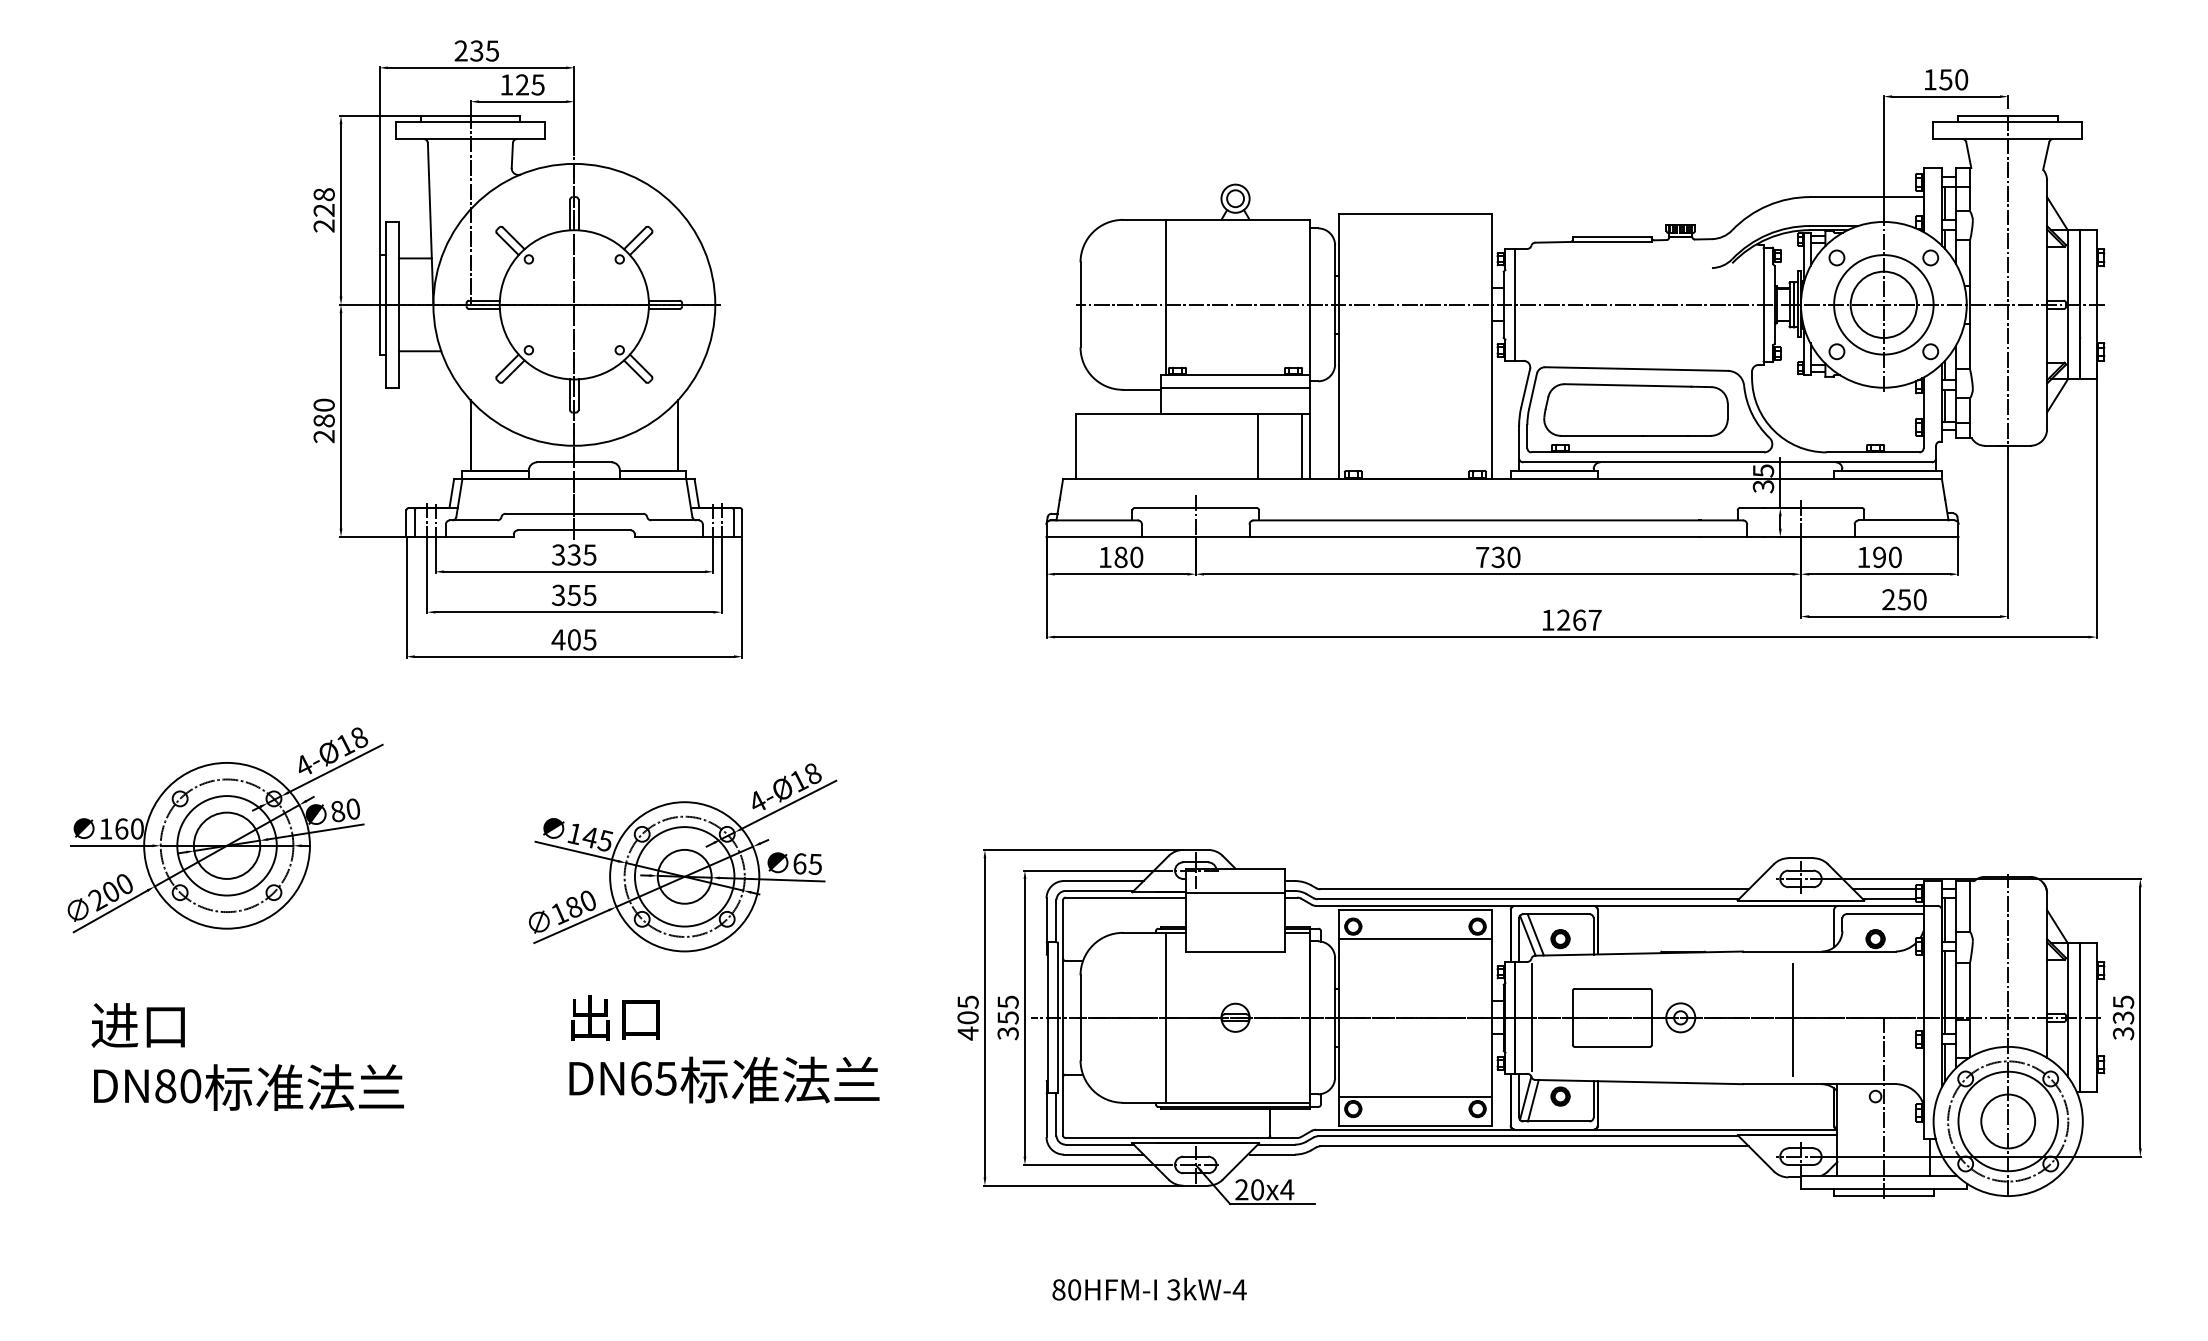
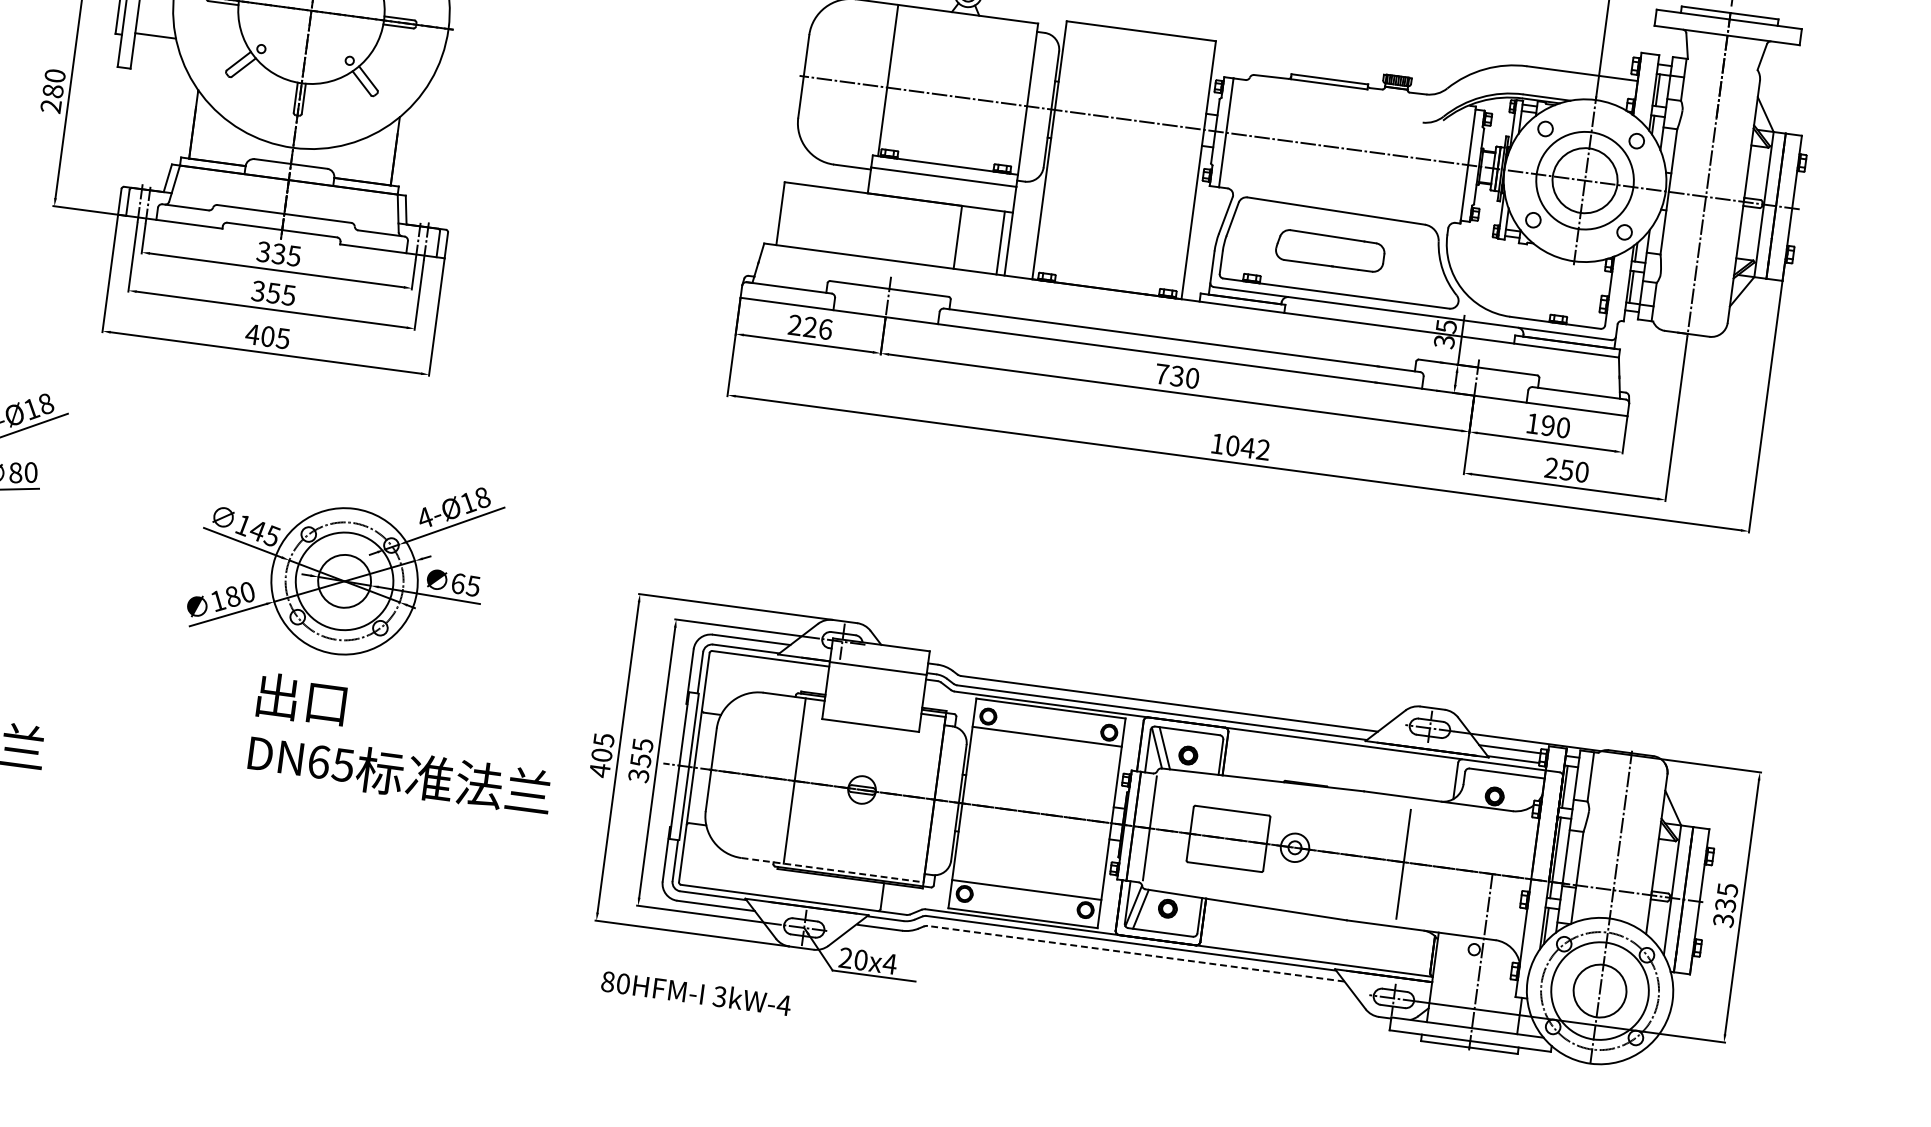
part: (1635, 409) -> (1329, 250), size x0.6
text: (1120, 557) -> (809, 327), 180 -> 226
text: (1579, 619) -> (1248, 447), 1267 -> 1042
text: (724, 1049) -> (403, 744), moved
line: (1216, 1102) -> (832, 869), solid -> dashed
line: (1534, 1146) -> (1136, 953), solid -> dashed
text: (1149, 1288) -> (696, 992), moved

